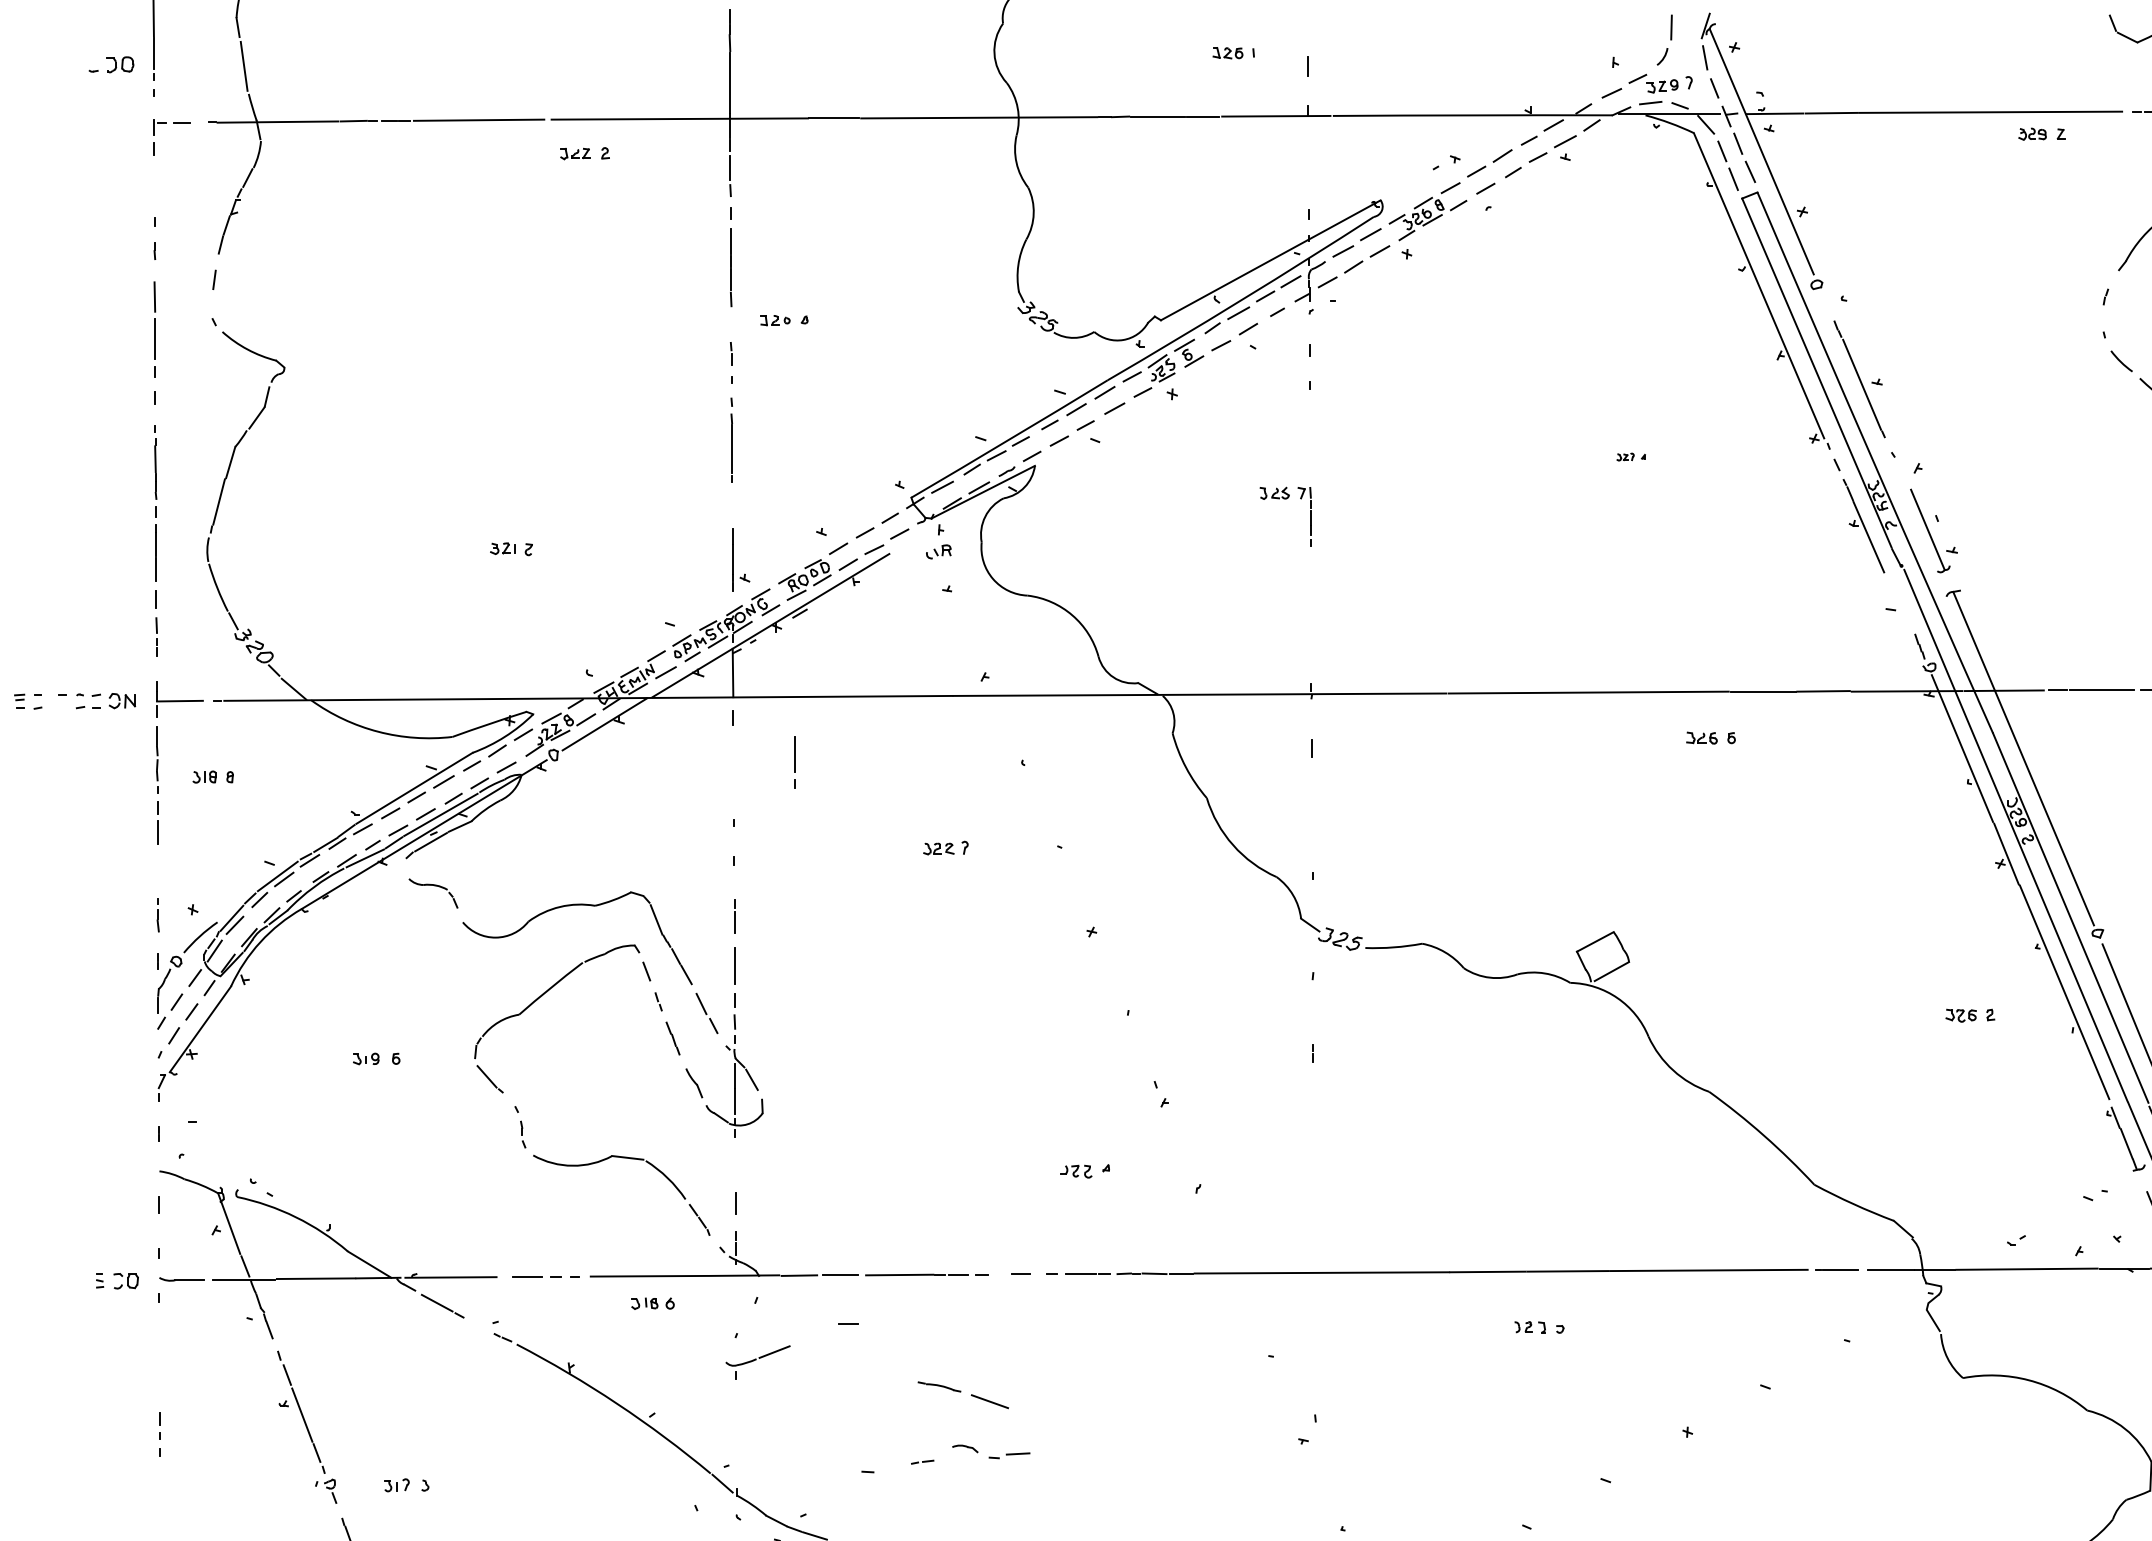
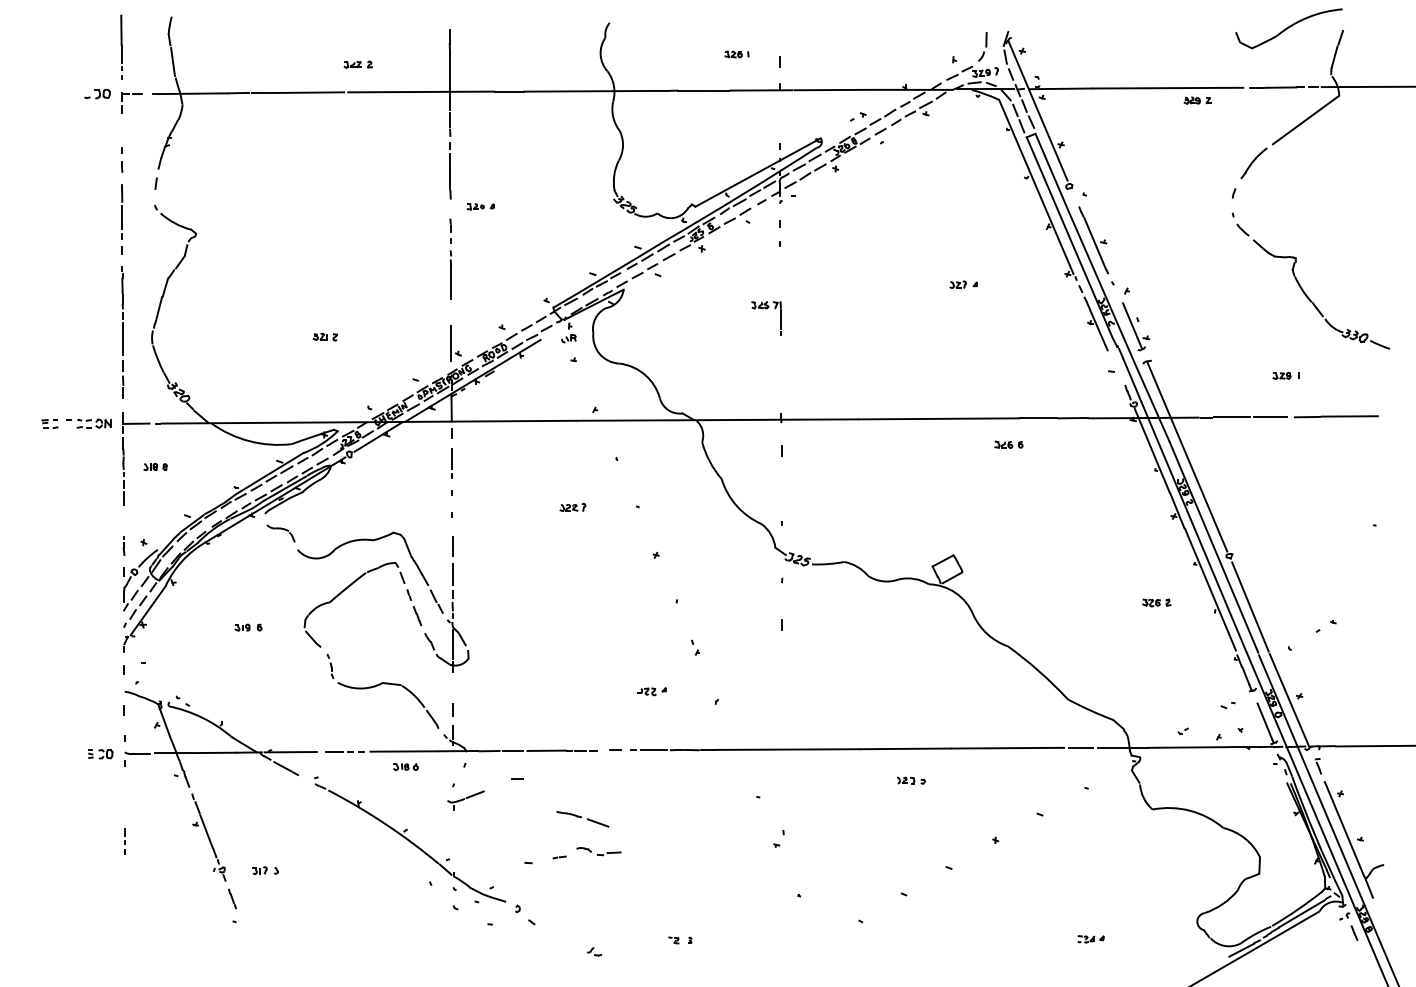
part: (111, 63) -> (97, 93), moved
part: (583, 153) -> (357, 64), moved
part: (1631, 456) -> (963, 284), size x1.67
line: (794, 762) -> (451, 463), moved

